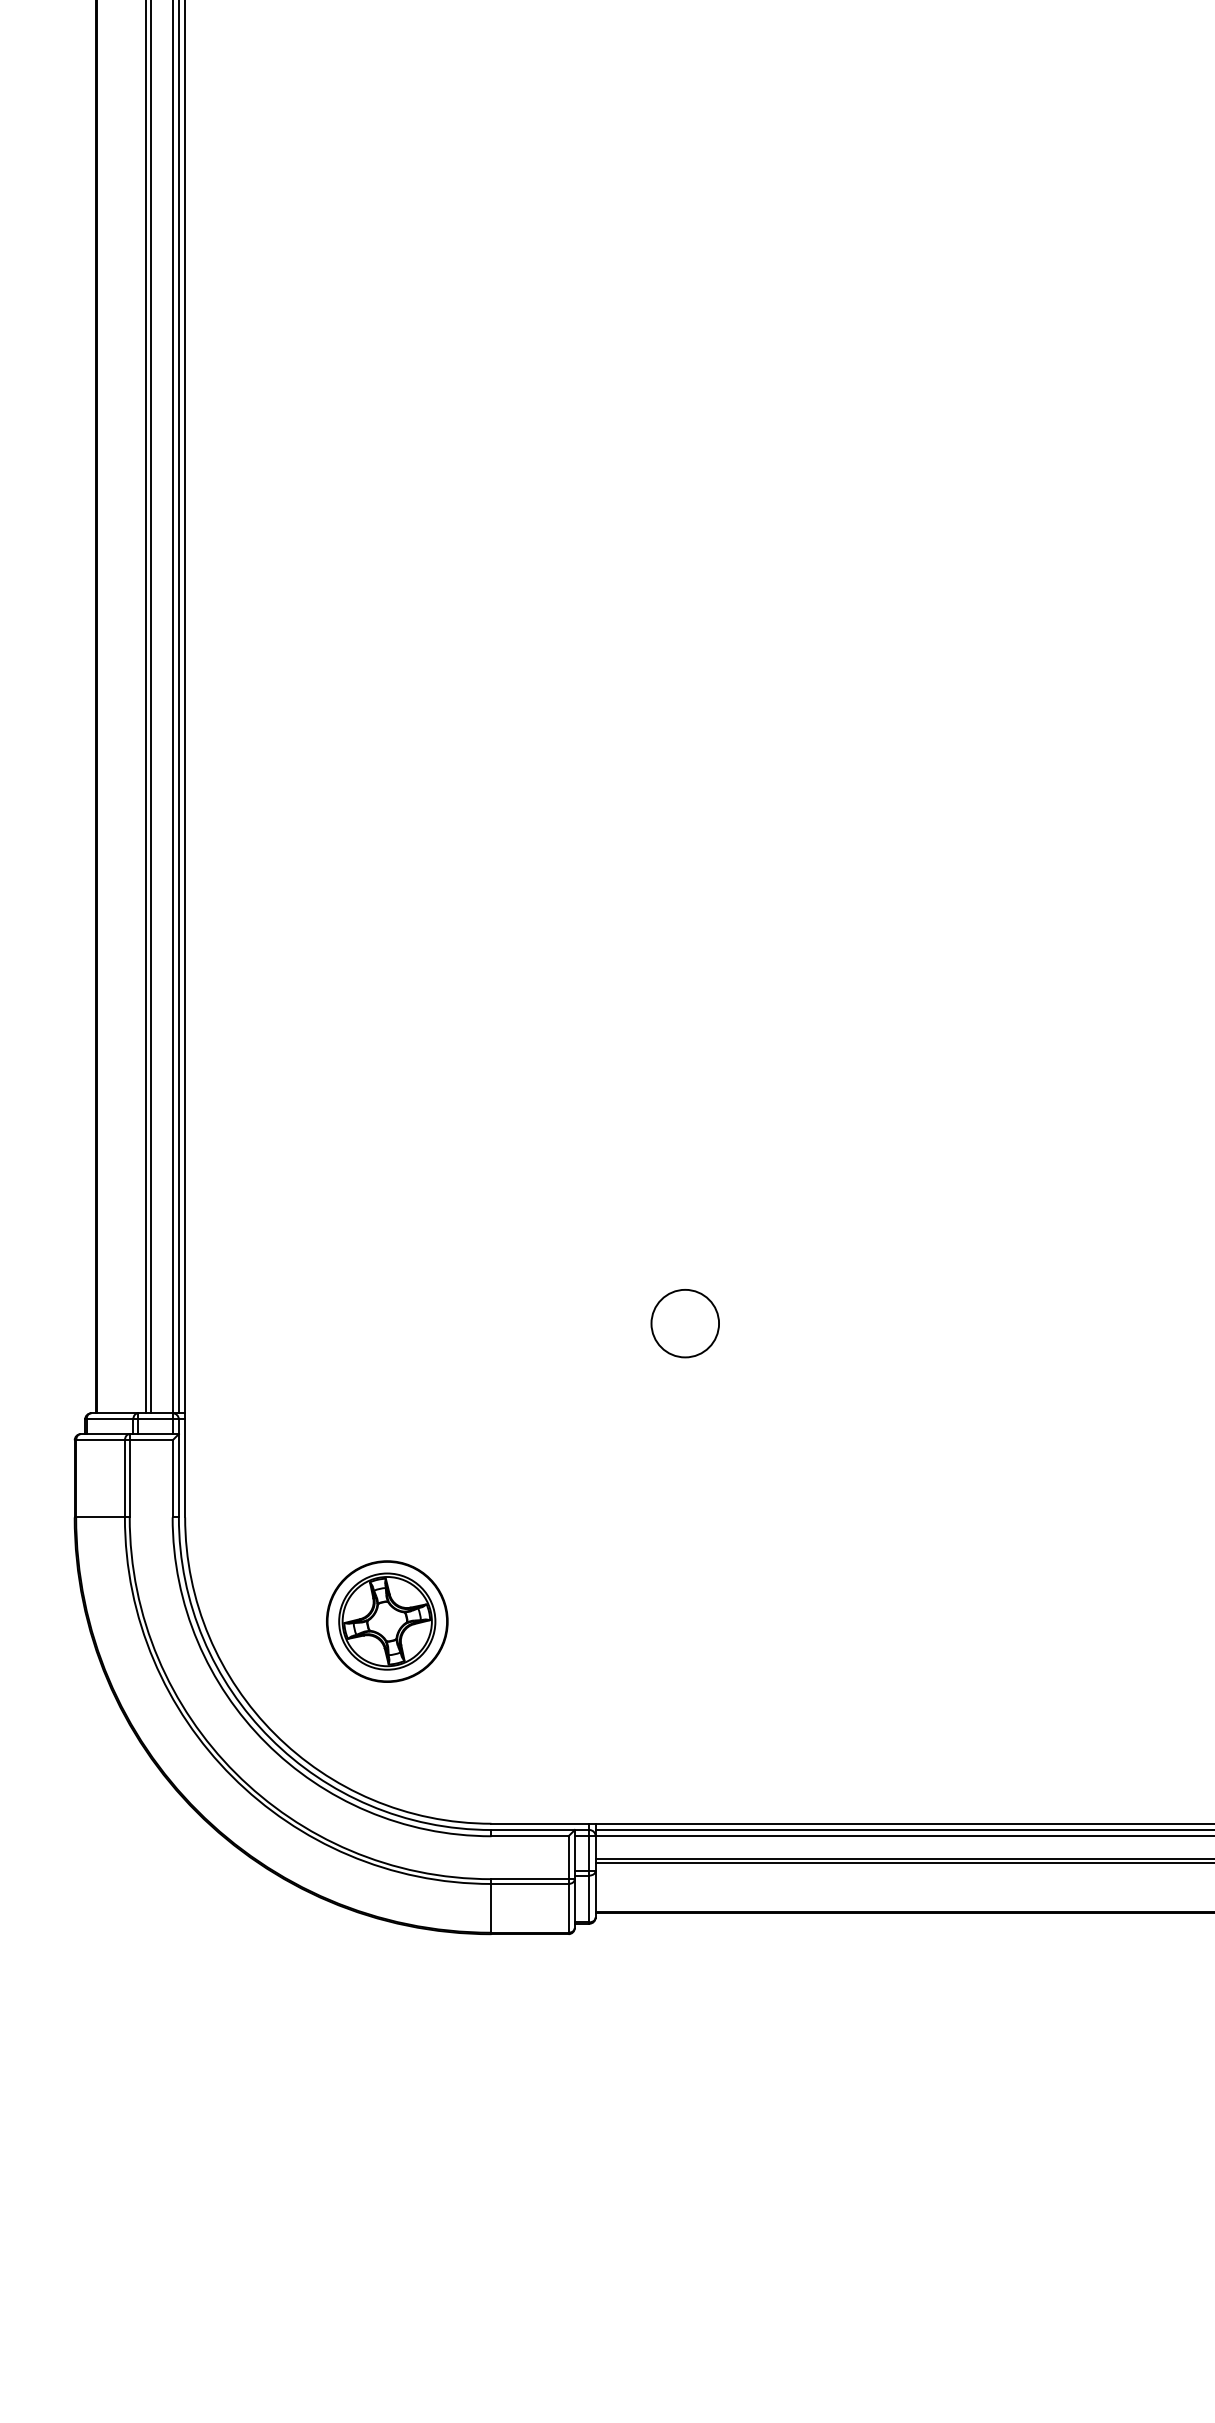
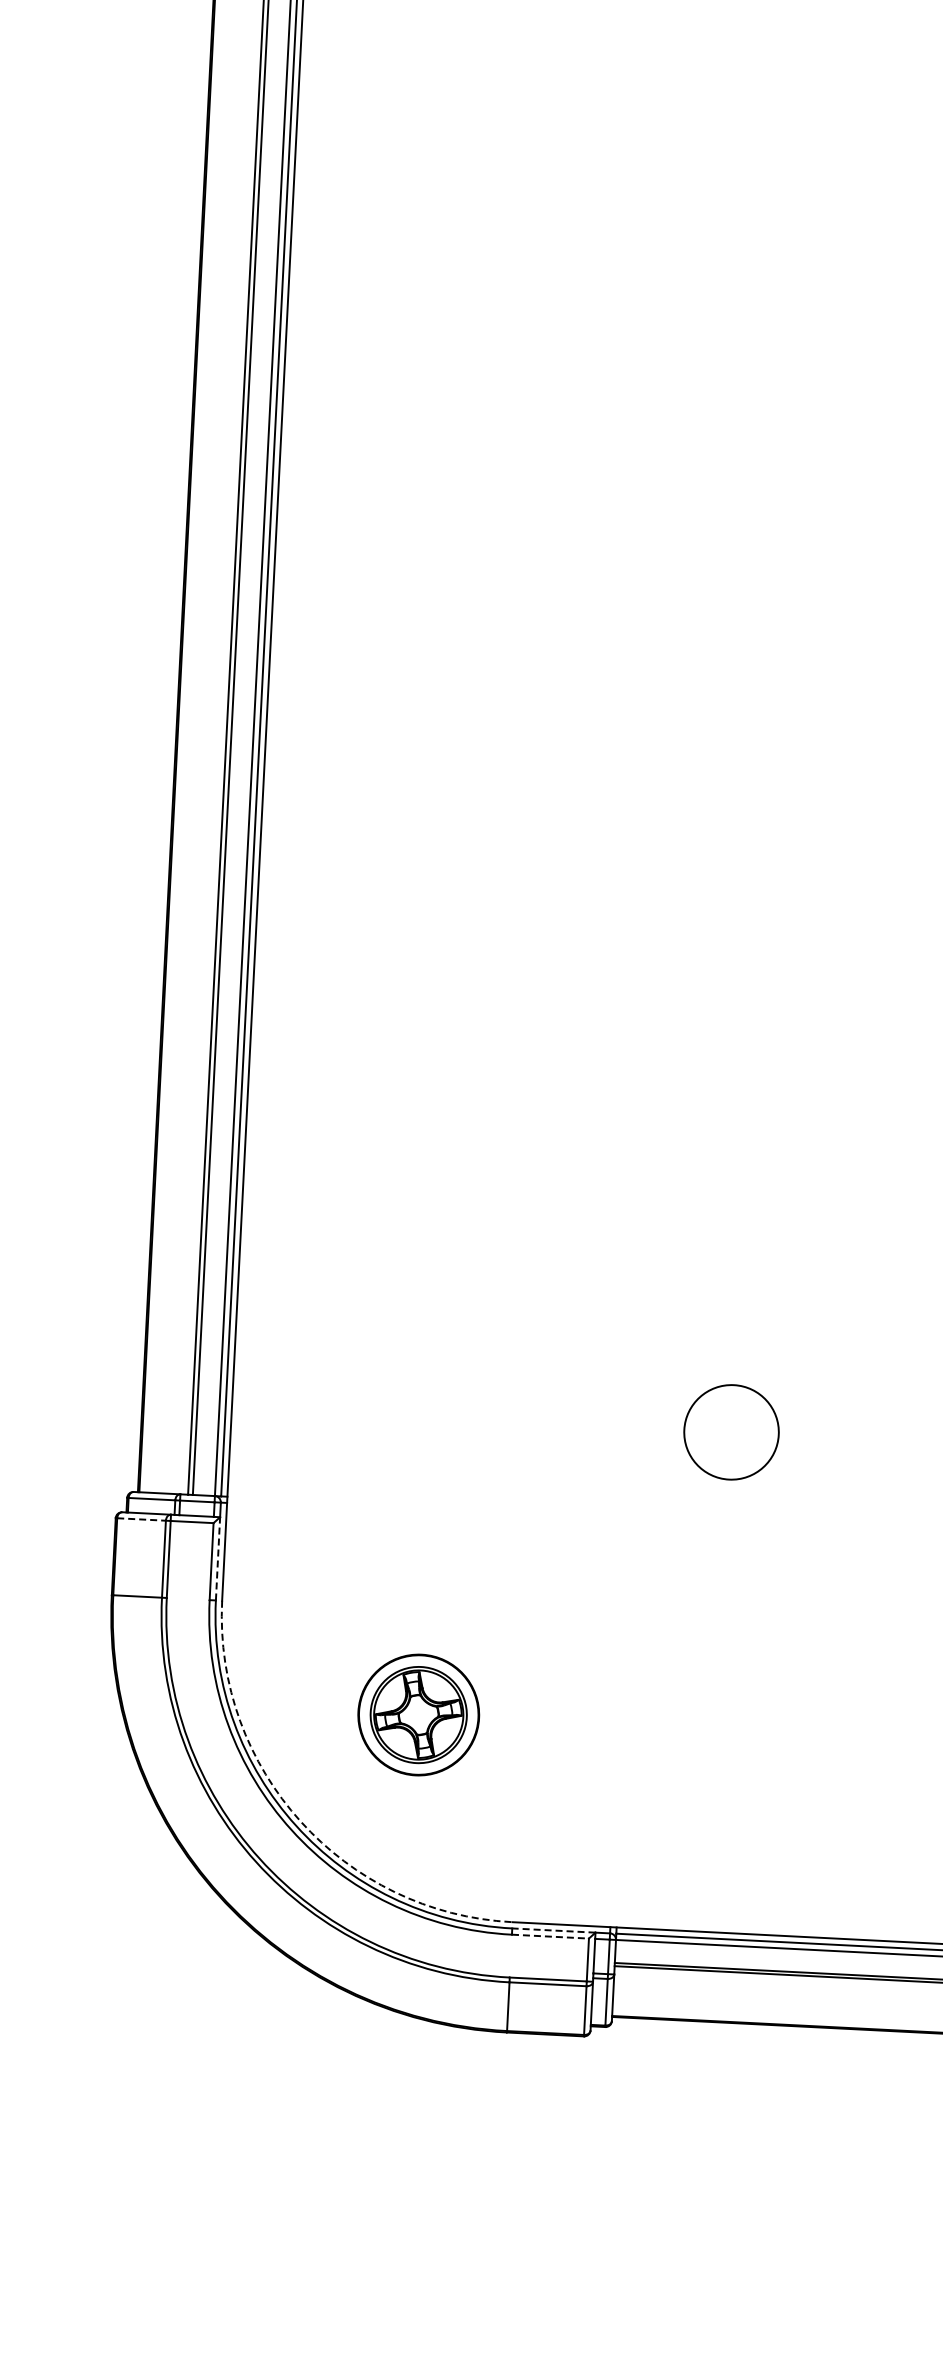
circle: (684, 1323) -> (730, 1432), size x1.4
line: (101, 1440) -> (142, 1519), solid -> dashed
line: (178, 1475) -> (217, 1558), solid -> dashed
arc: (274, 1734) -> (300, 1822), solid -> dashed
line: (533, 1830) -> (554, 1931), solid -> dashed
line: (530, 1836) -> (550, 1936), solid -> dashed

